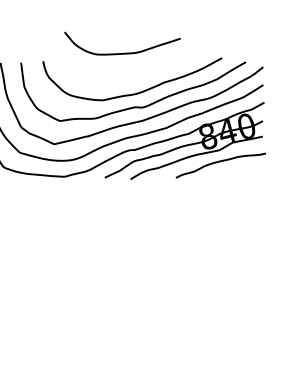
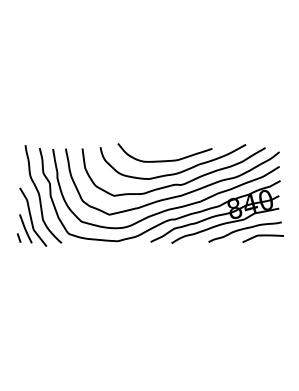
curve: (121, 52) -> (164, 160), moved
curve: (242, 170) -> (262, 236), added

